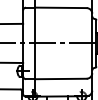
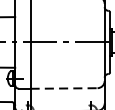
line: (60, 78) -> (63, 87), solid -> dashed

